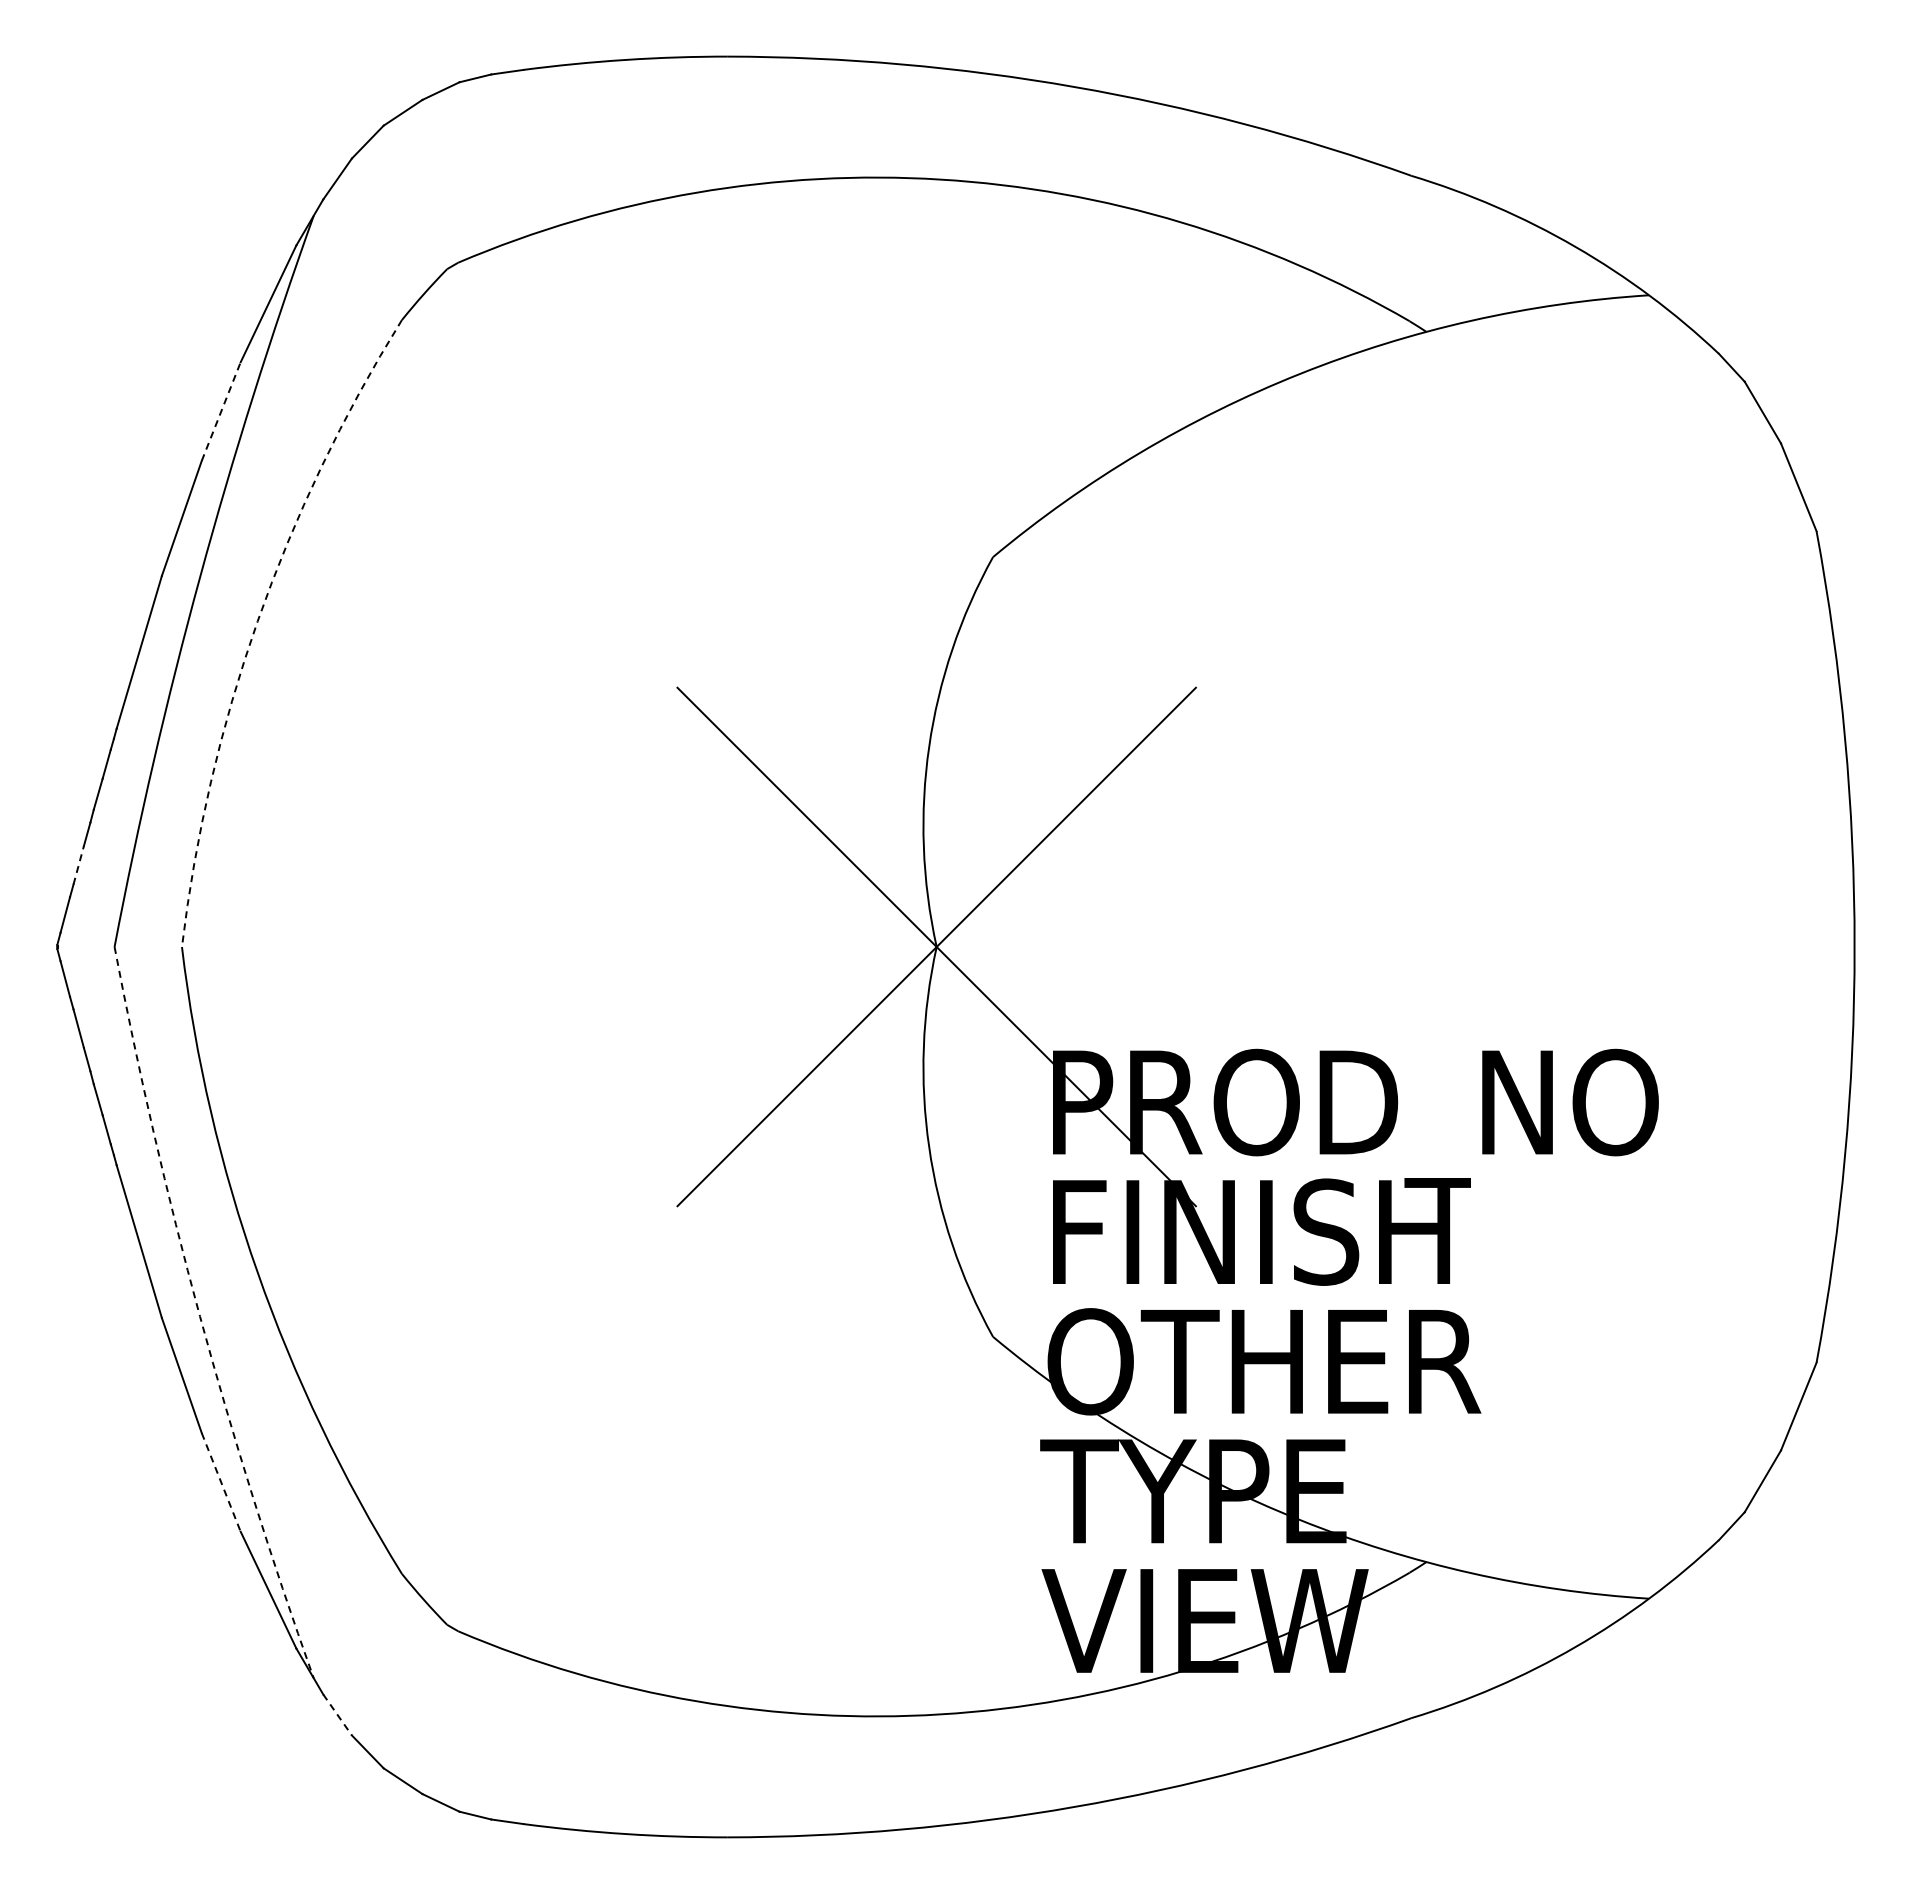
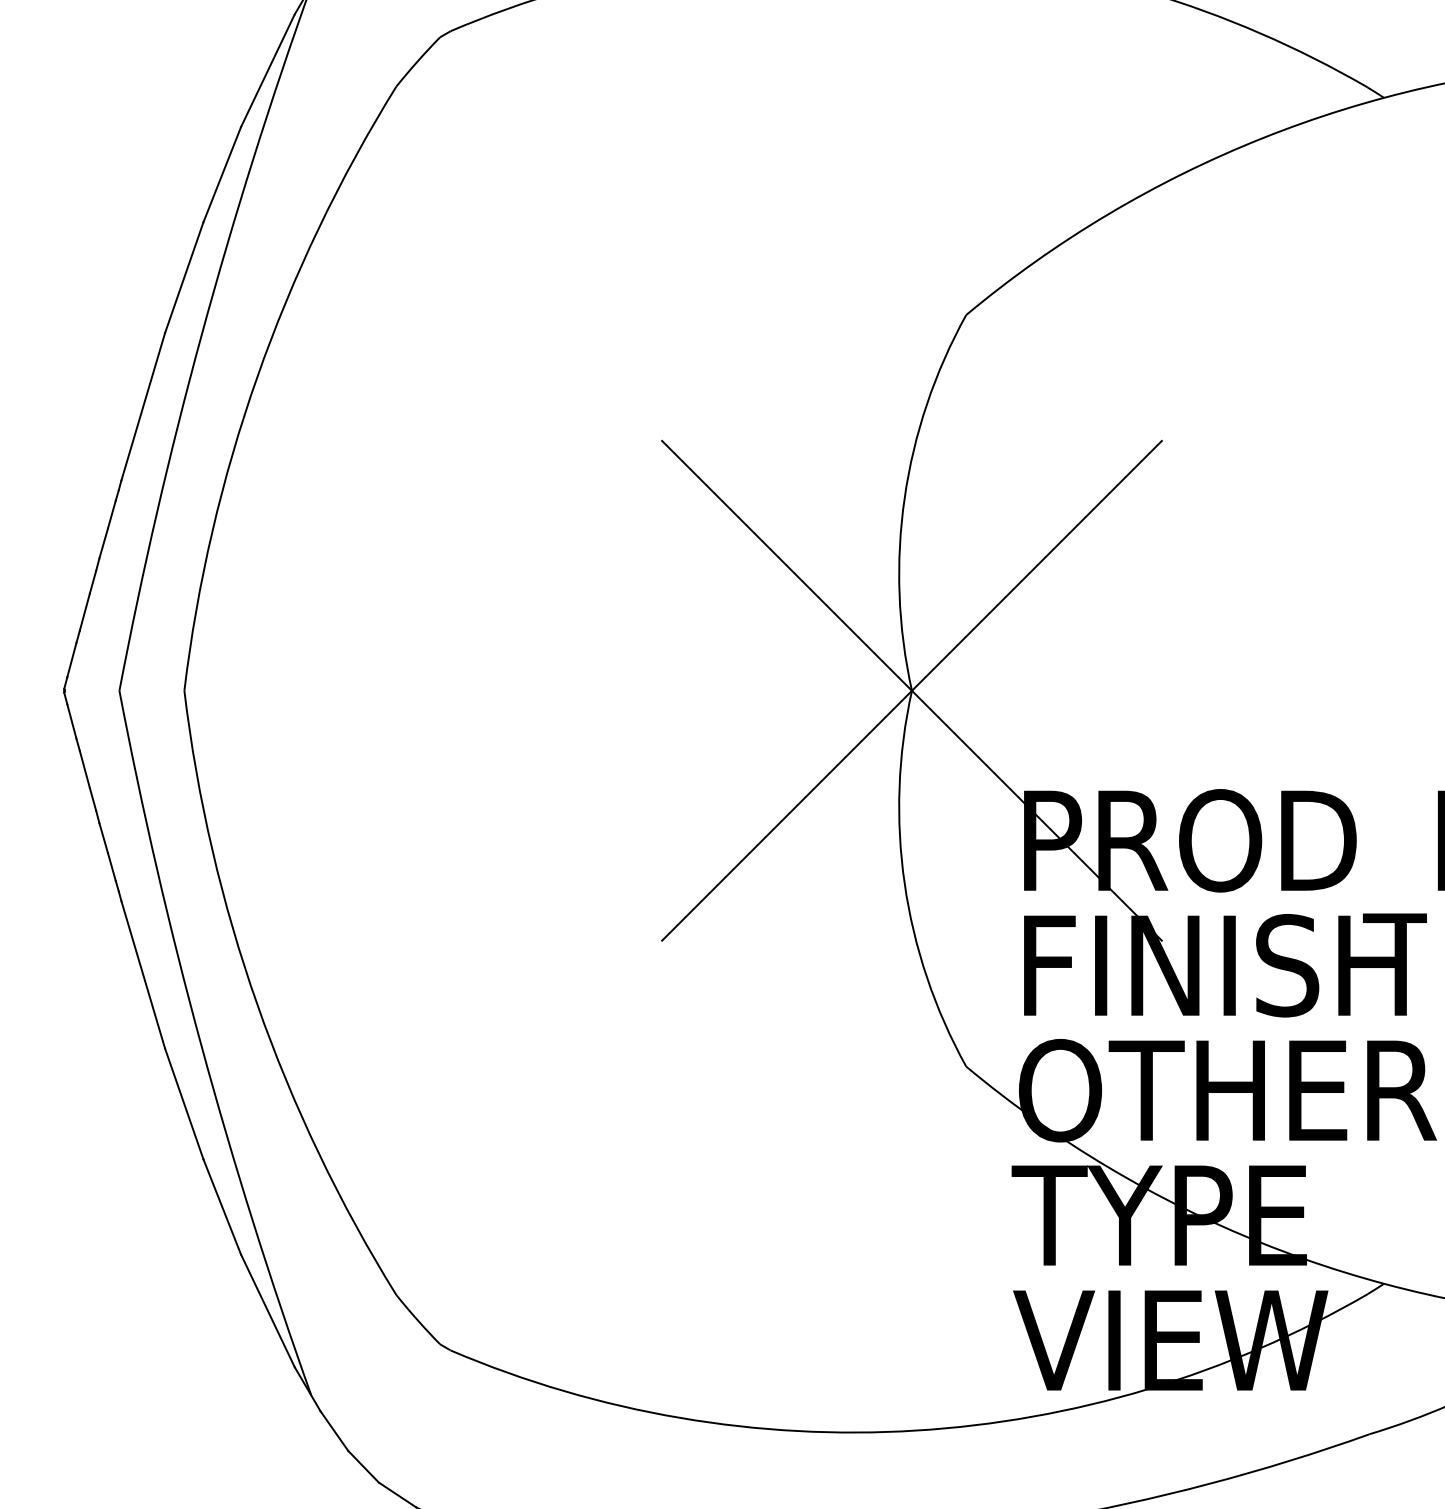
line: (221, 411) -> (222, 174), dashed -> solid
arc: (257, 621) -> (257, 377), dashed -> solid
line: (78, 865) -> (84, 612), dashed -> solid
arc: (200, 1316) -> (202, 1047), dashed -> solid
line: (221, 1482) -> (222, 1207), dashed -> solid
line: (337, 1715) -> (334, 1431), dashed -> solid

